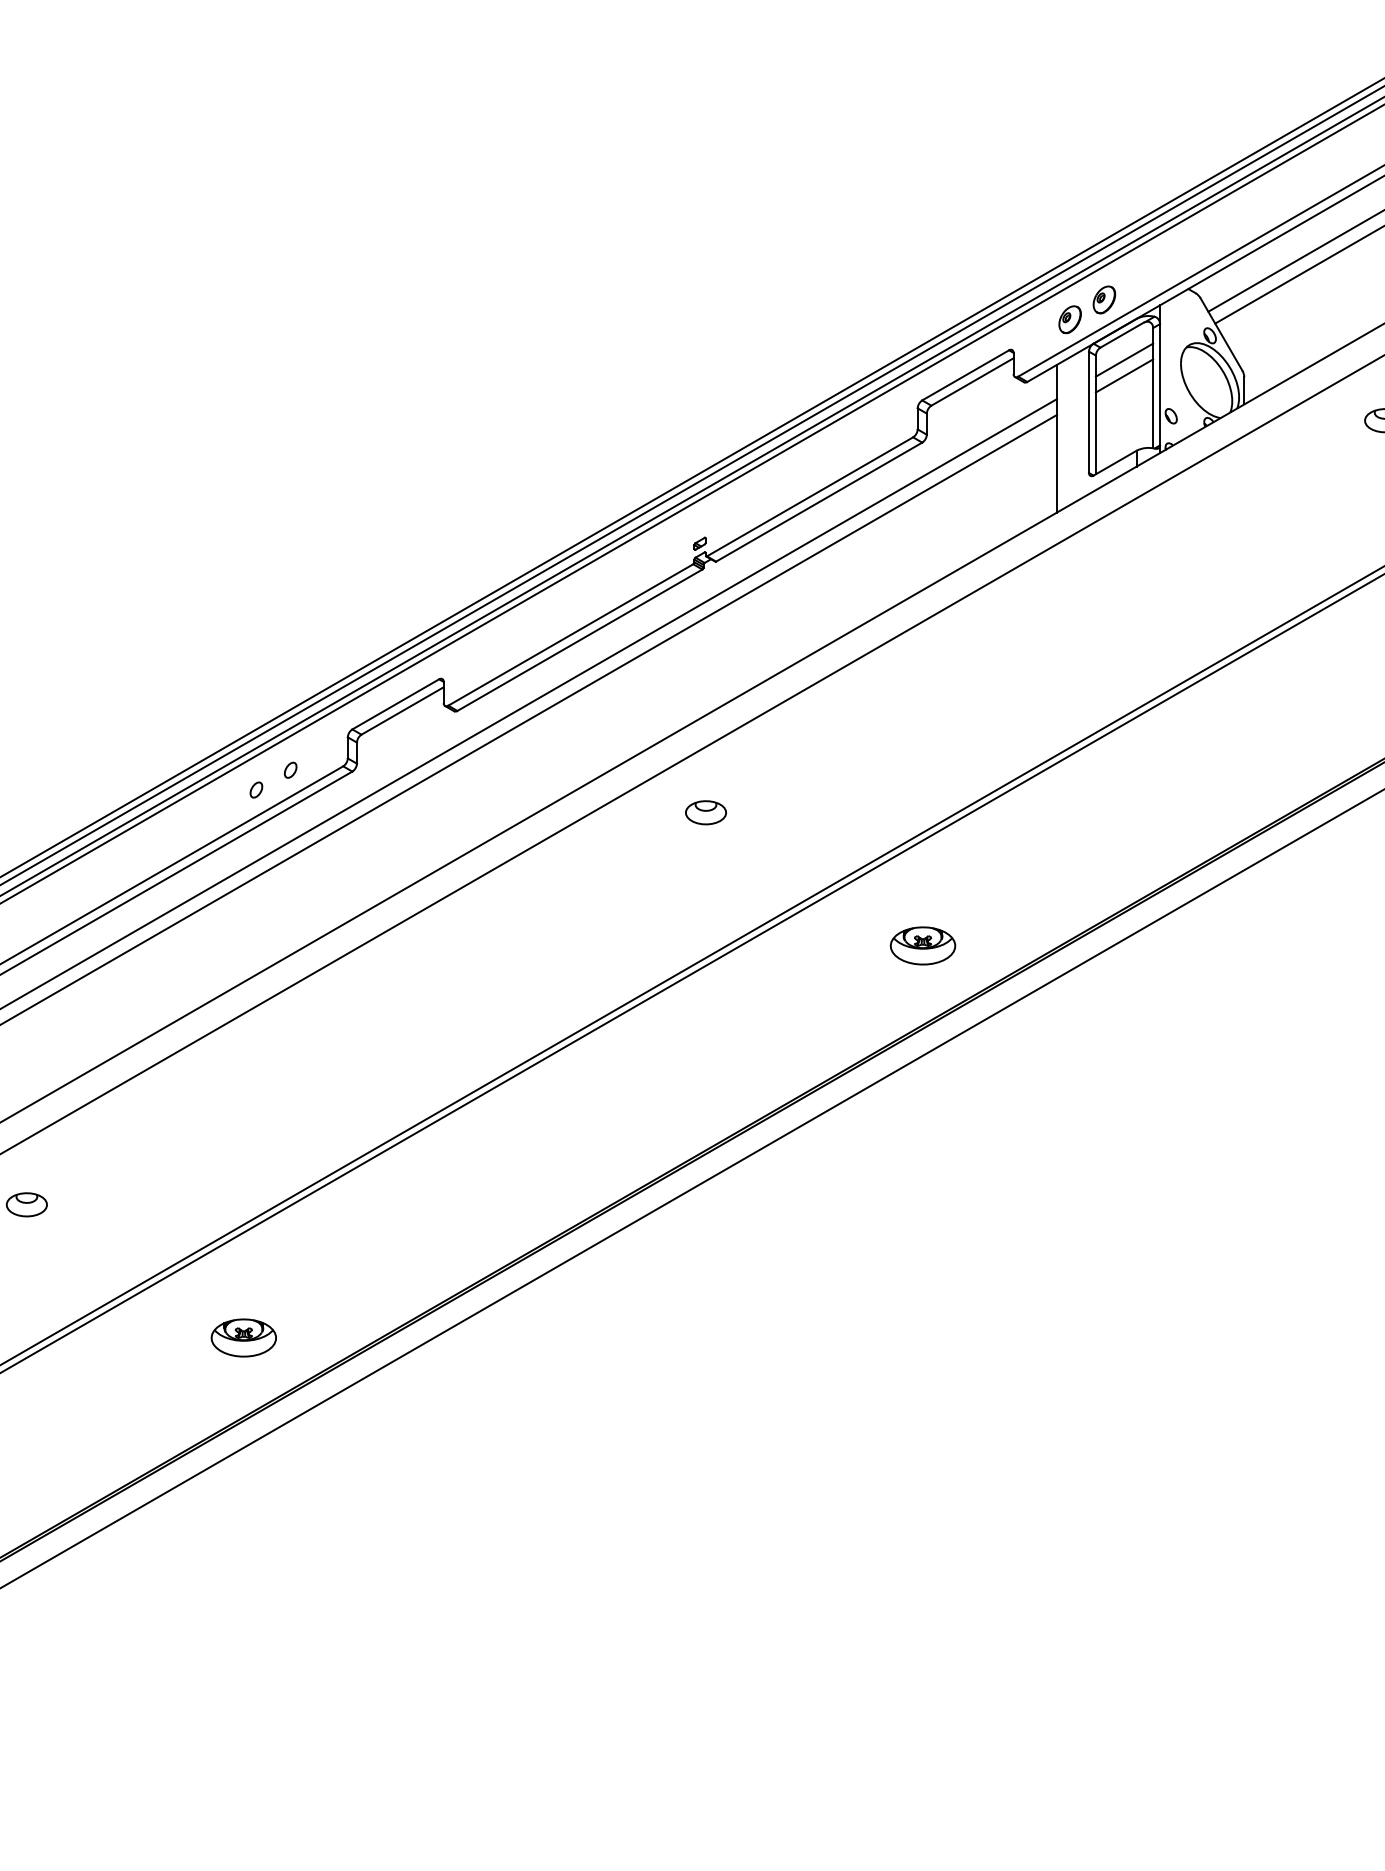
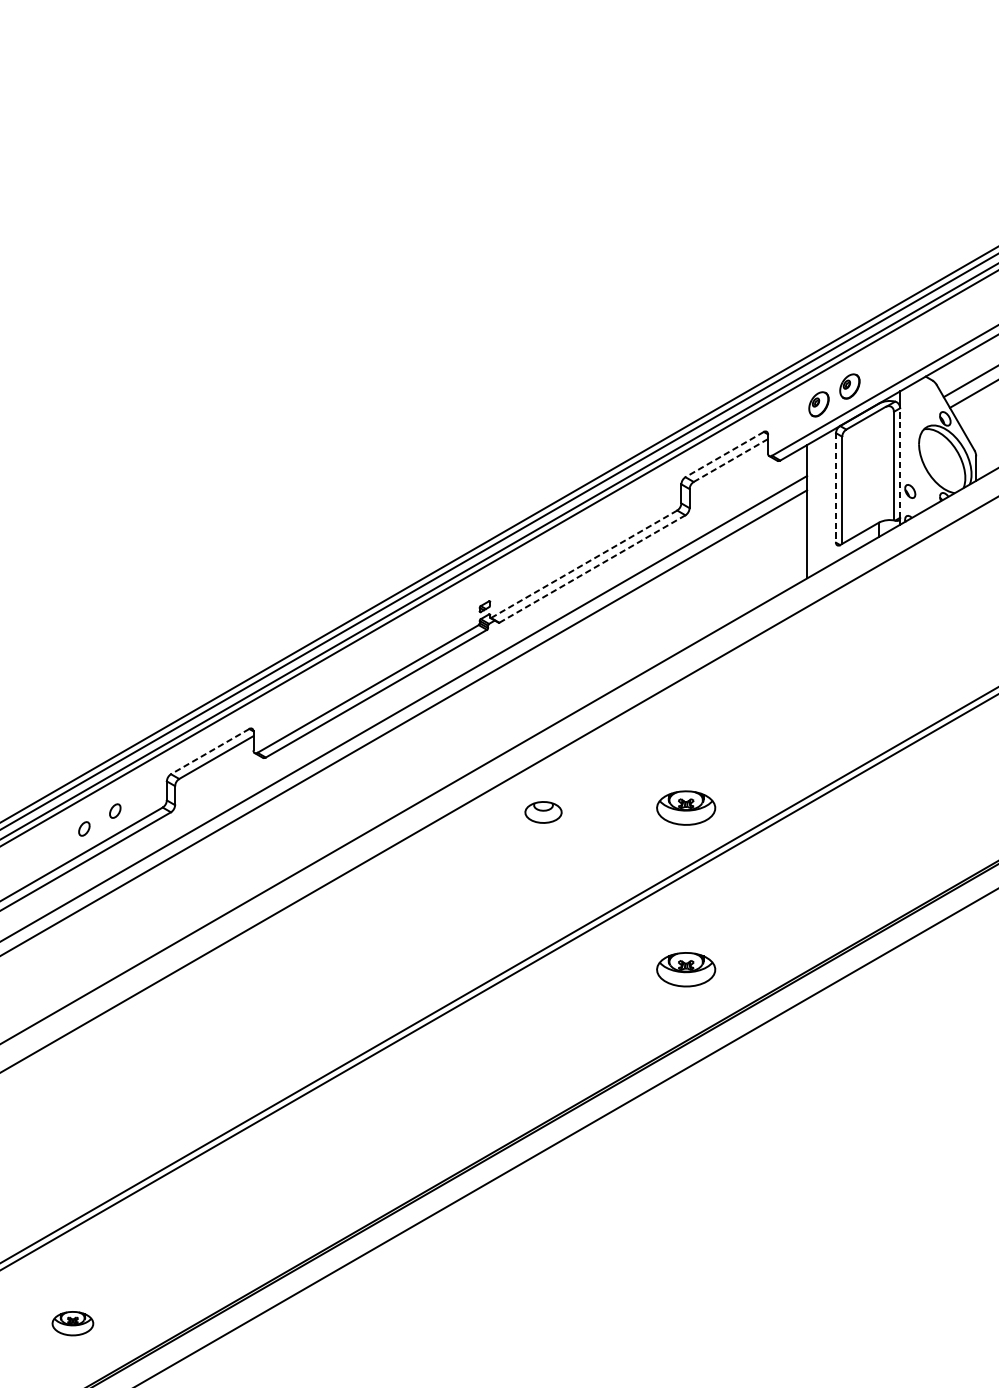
line: (1124, 359) -> (868, 440), removed
line: (965, 375) -> (724, 454), solid -> dashed
line: (1124, 375) -> (868, 454), removed
line: (972, 382) -> (730, 461), solid -> dashed
line: (1160, 384) -> (900, 462), solid -> dashed
line: (1089, 412) -> (836, 488), solid -> dashed
line: (809, 497) -> (583, 564), solid -> dashed
line: (818, 502) -> (591, 569), solid -> dashed
line: (395, 704) -> (209, 751), solid -> dashed
part: (922, 766) -> (685, 807), added
part: (705, 812) -> (543, 812), moved
part: (243, 1337) -> (72, 1323), size x0.7

